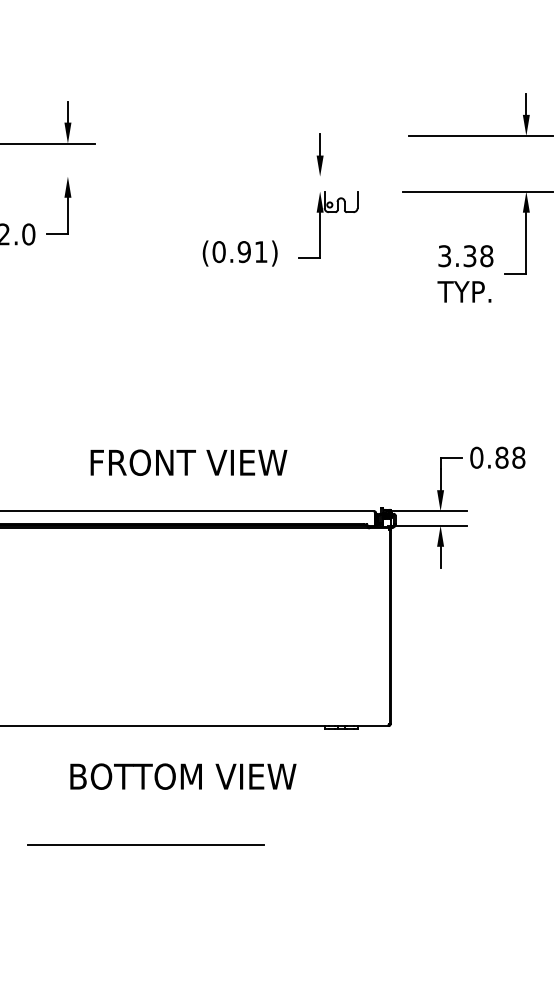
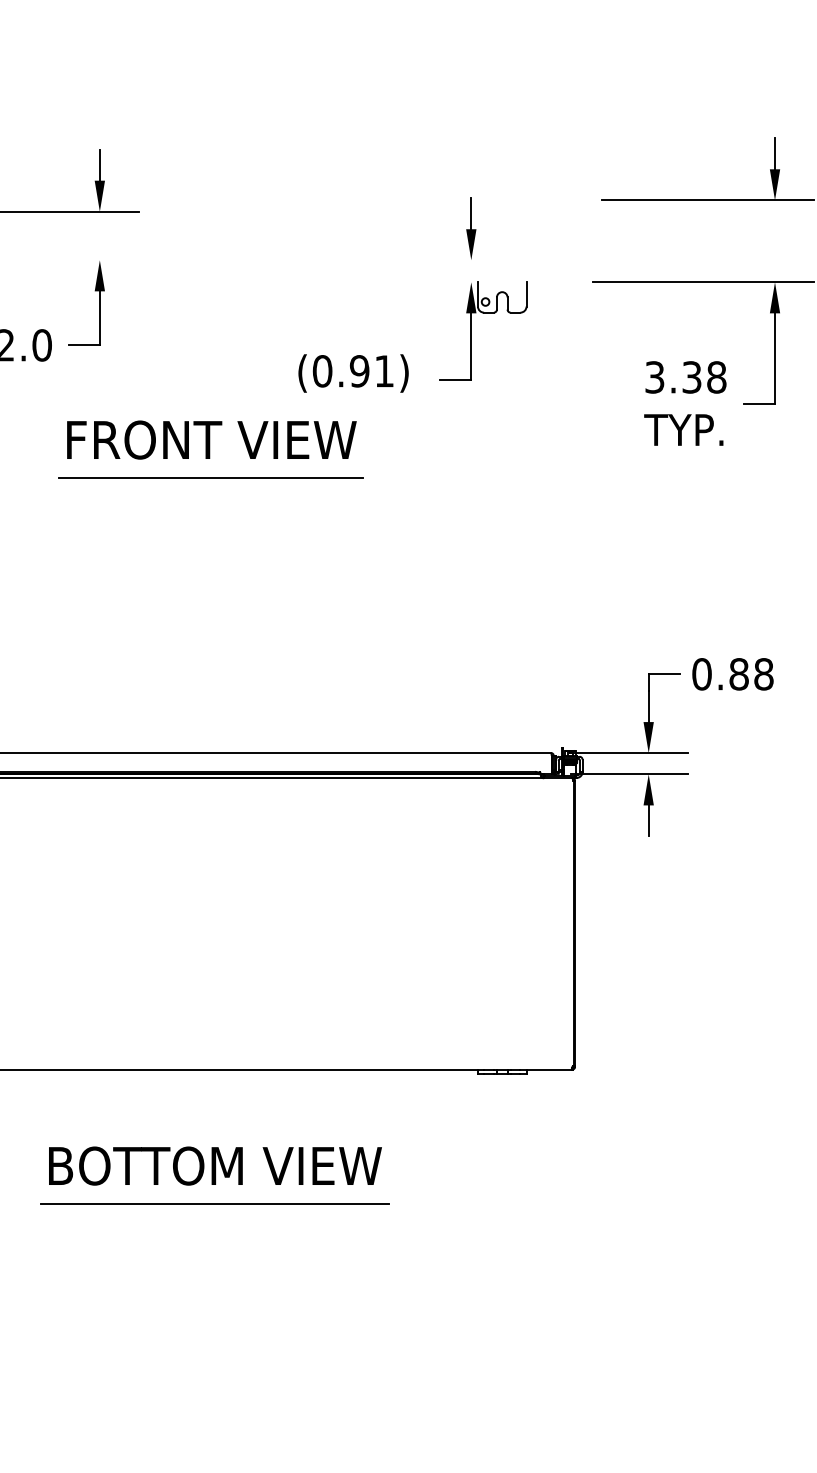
line: (143, 324) -> (211, 478), added
text: (188, 462) -> (211, 439), moved
text: (183, 776) -> (215, 1165), moved
line: (145, 844) -> (214, 1202), moved

